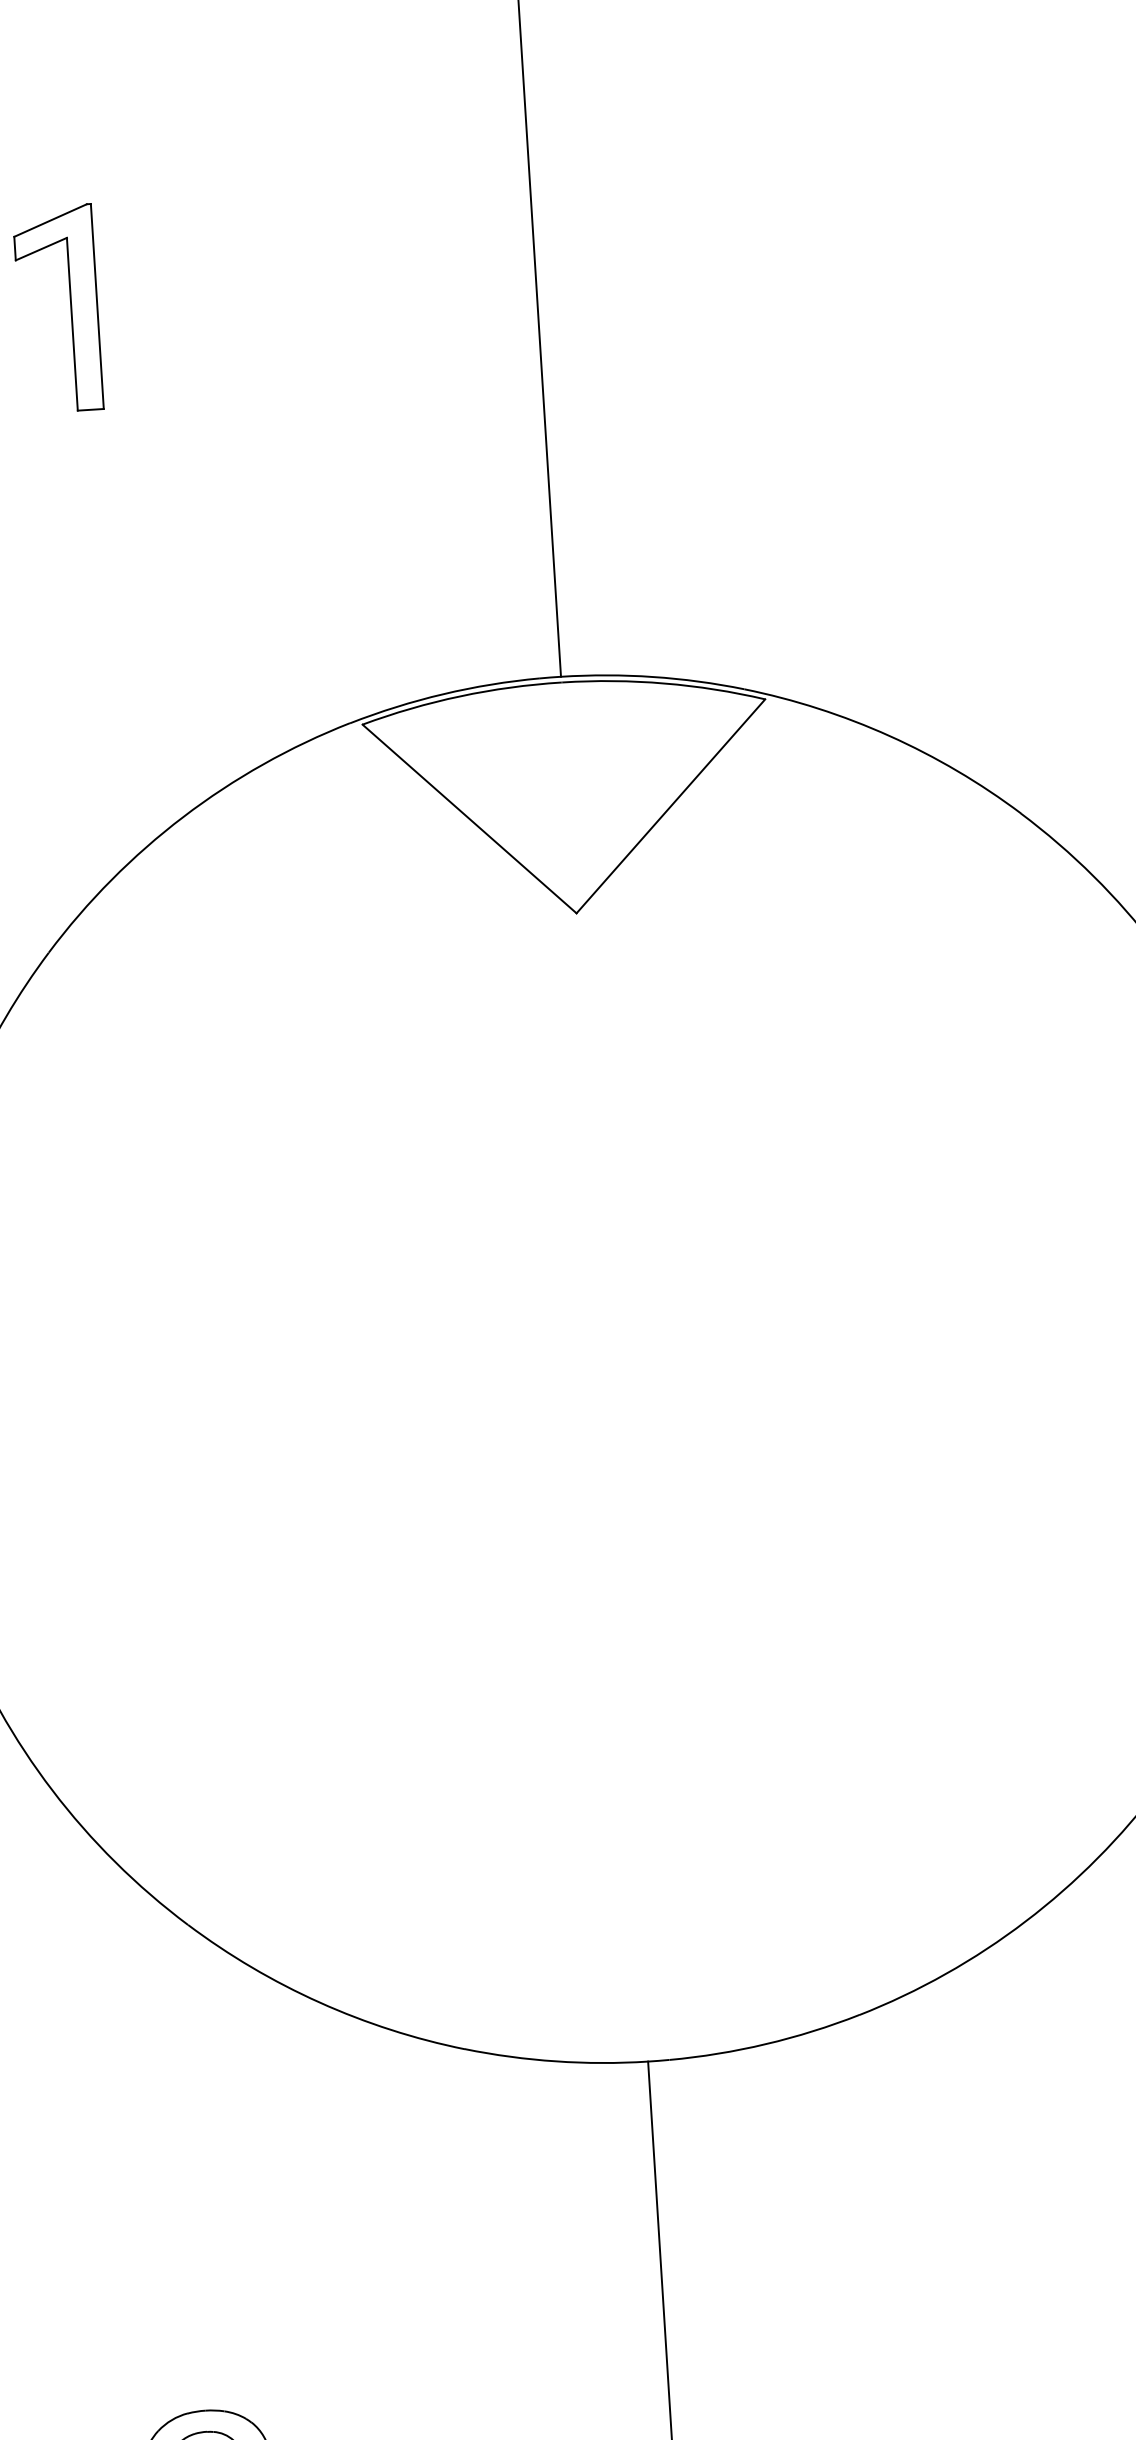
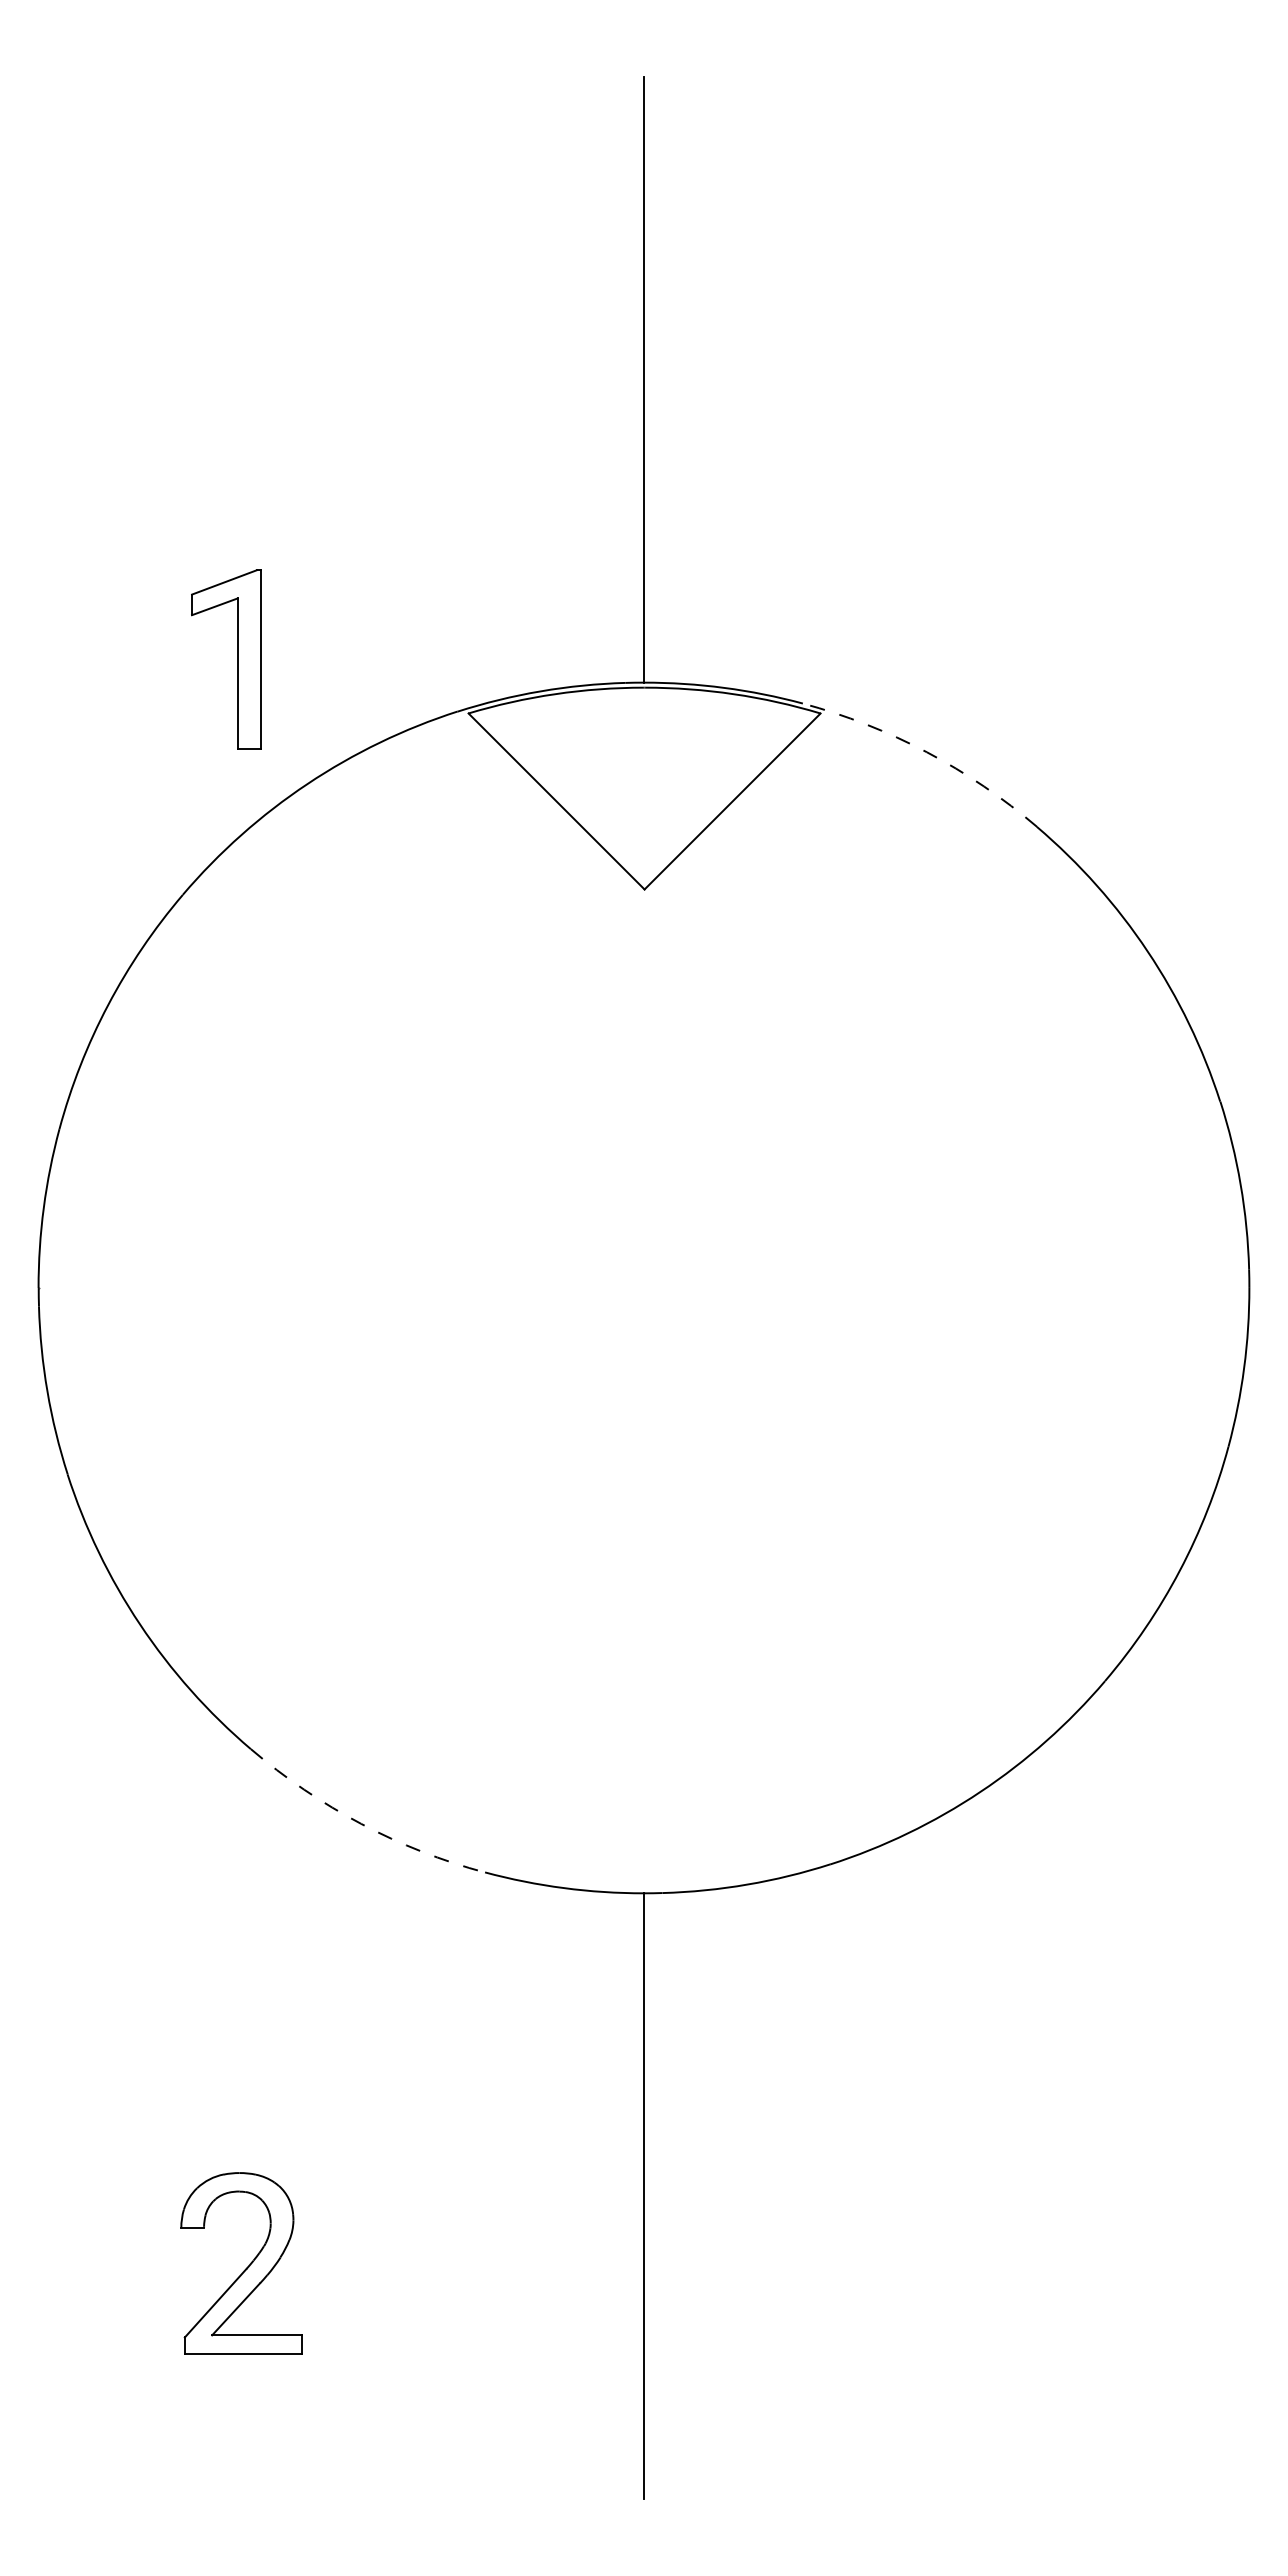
part: (71, 307) -> (237, 659), moved
arc: (889, 736) -> (926, 752), solid -> dashed
arc: (319, 2002) -> (361, 1823), solid -> dashed

